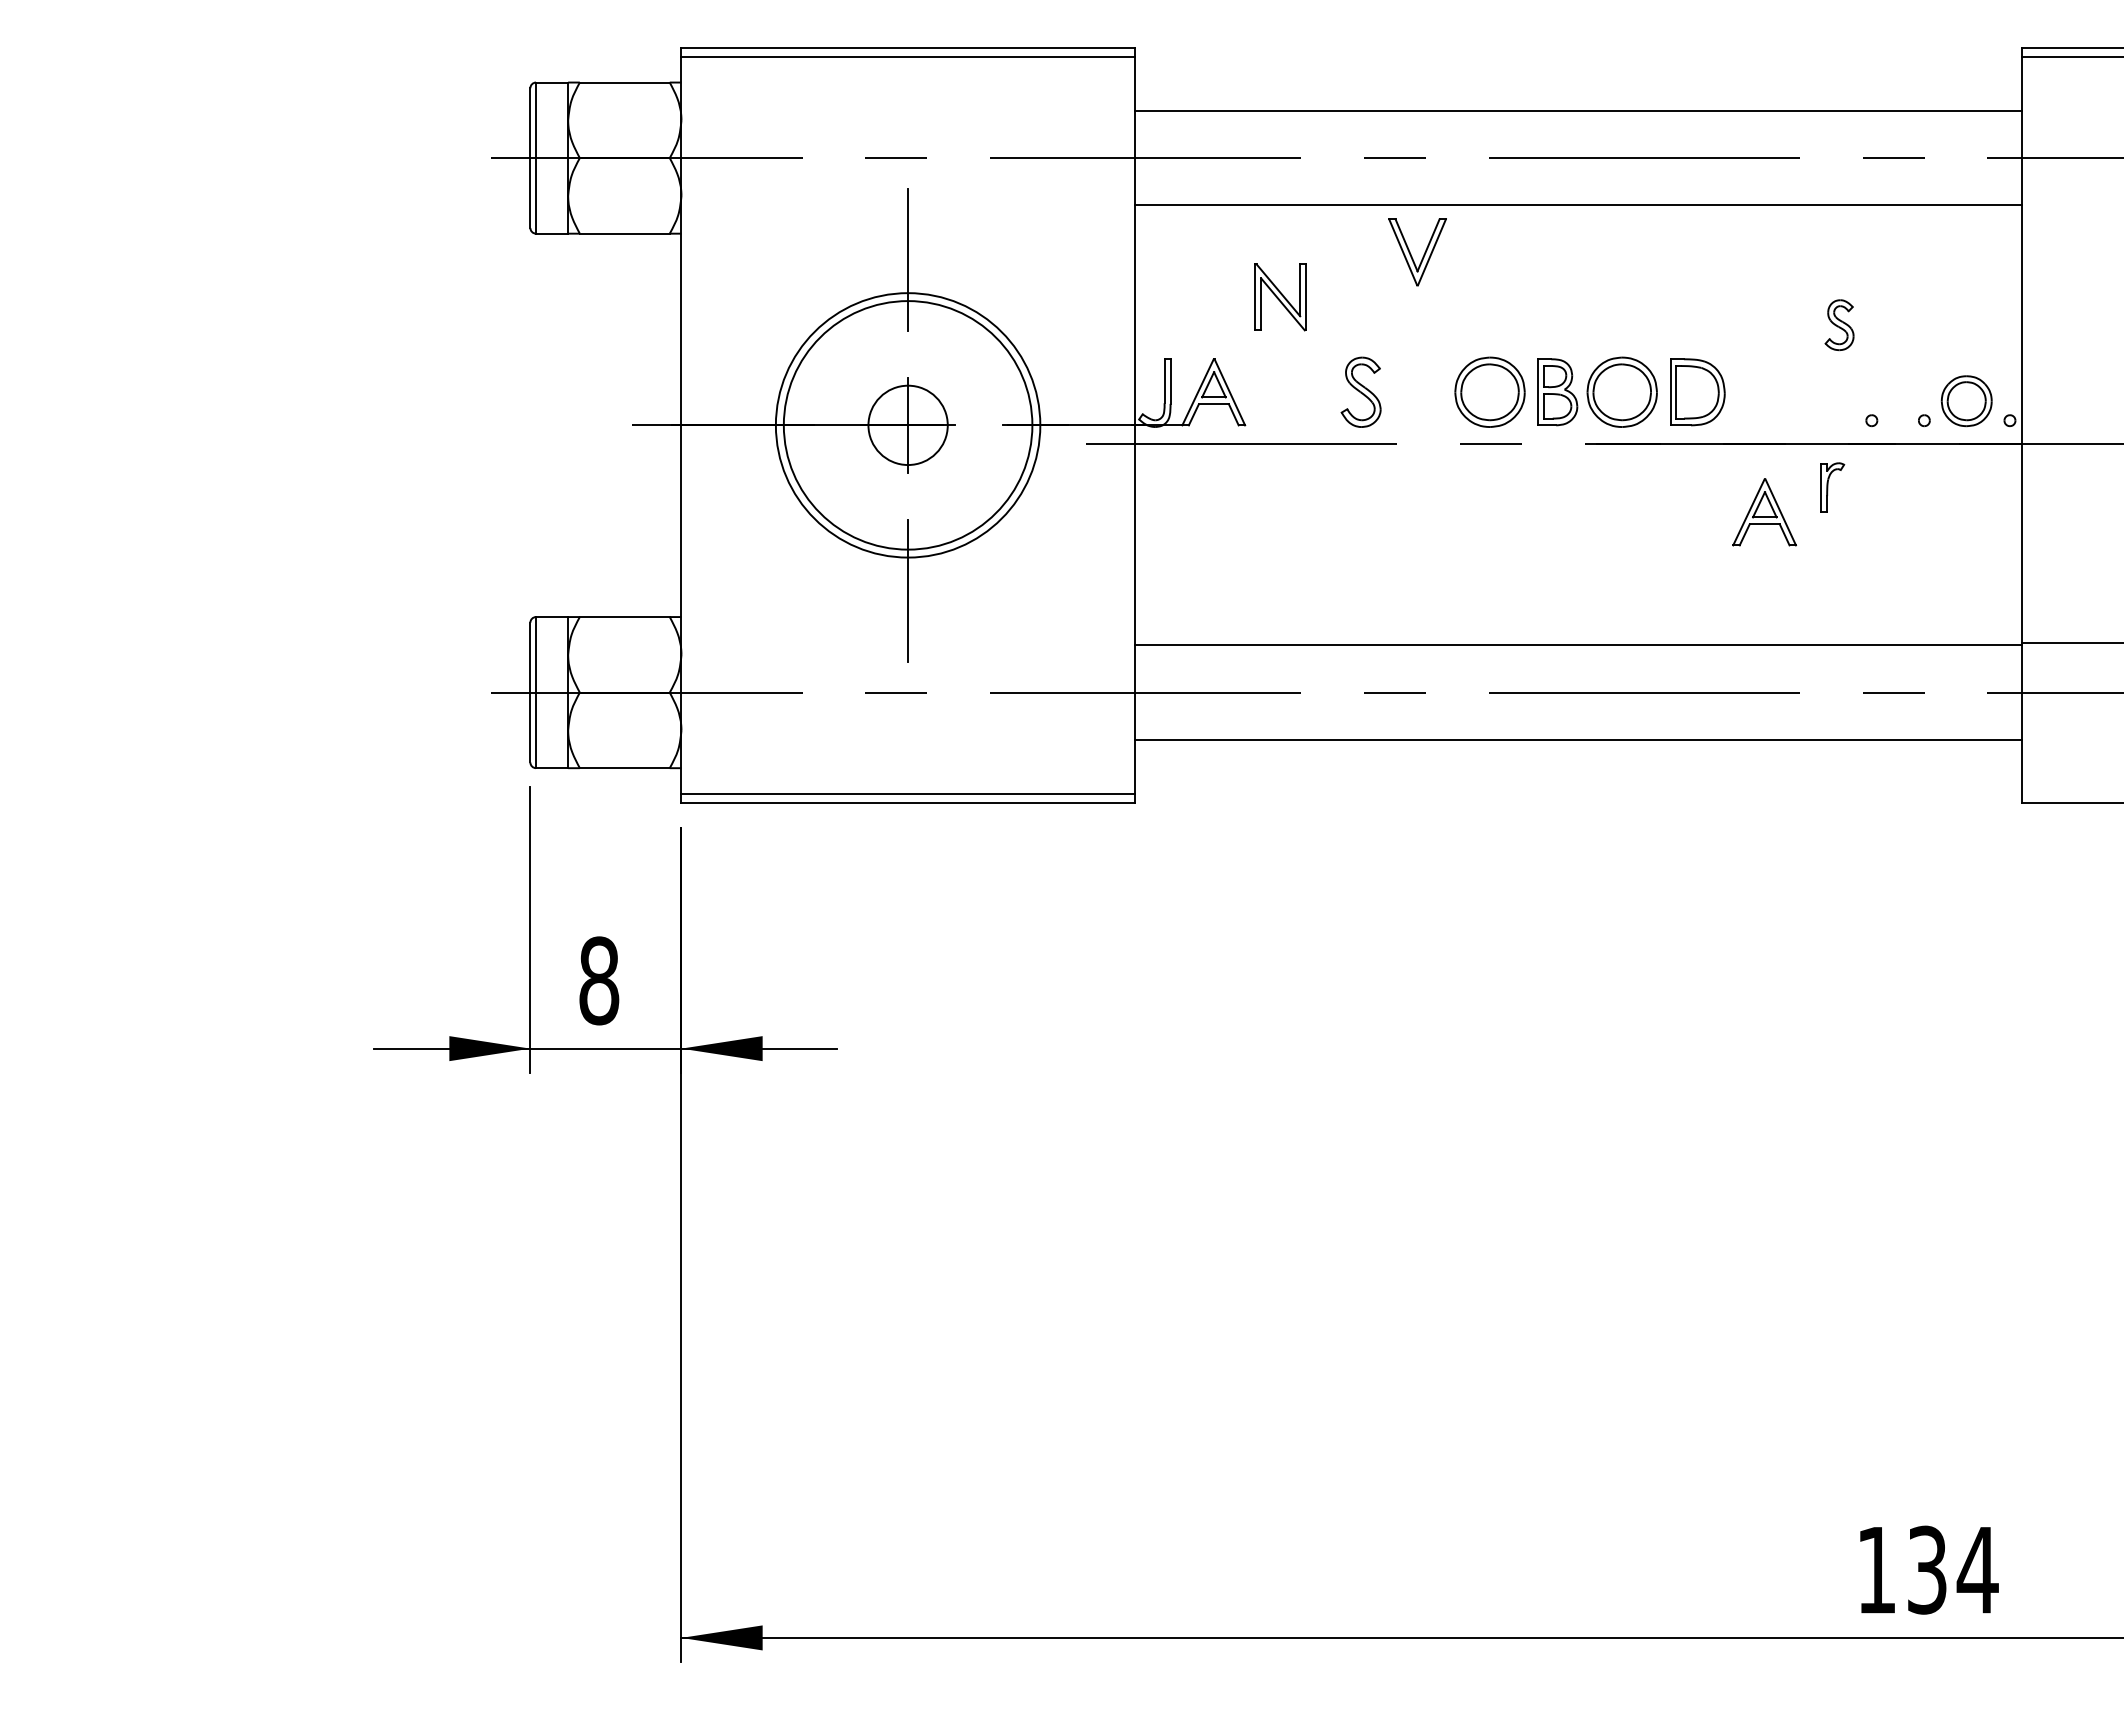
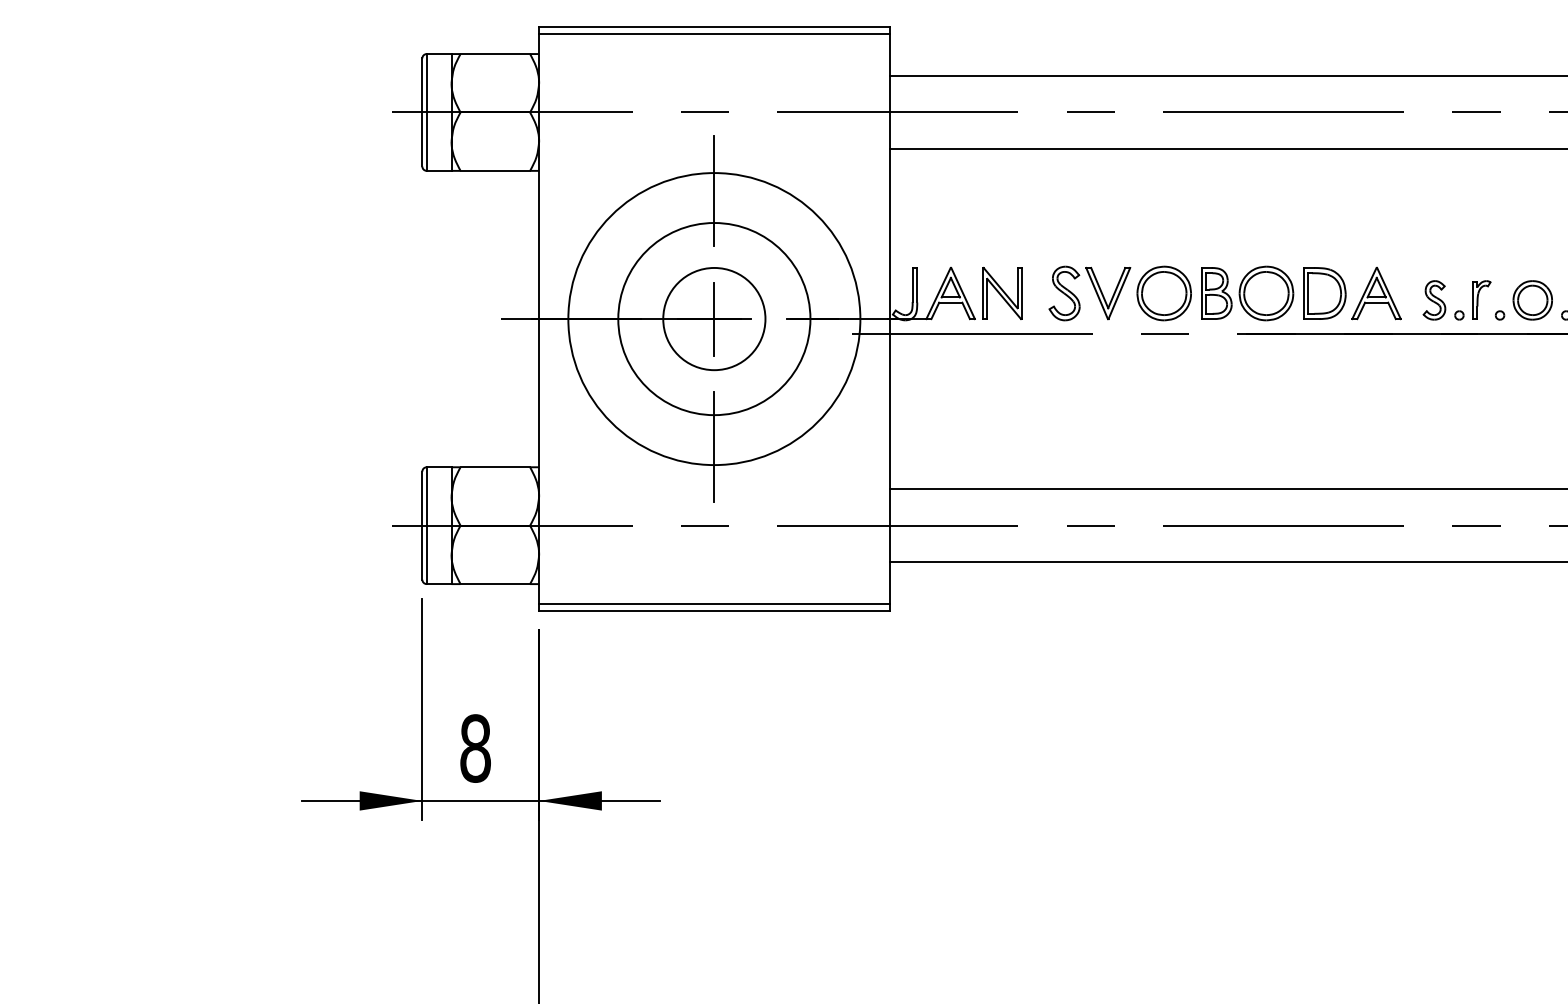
part: (1411, 254) -> (1103, 295), moved
part: (1280, 297) -> (1002, 293), moved
part: (1839, 325) -> (1434, 300), moved
circle: (907, 425) -> (713, 319), size x1.43
circle: (908, 425) -> (714, 319), size x1.67
part: (1832, 487) -> (1481, 299), moved
part: (1764, 512) -> (1376, 293), moved

